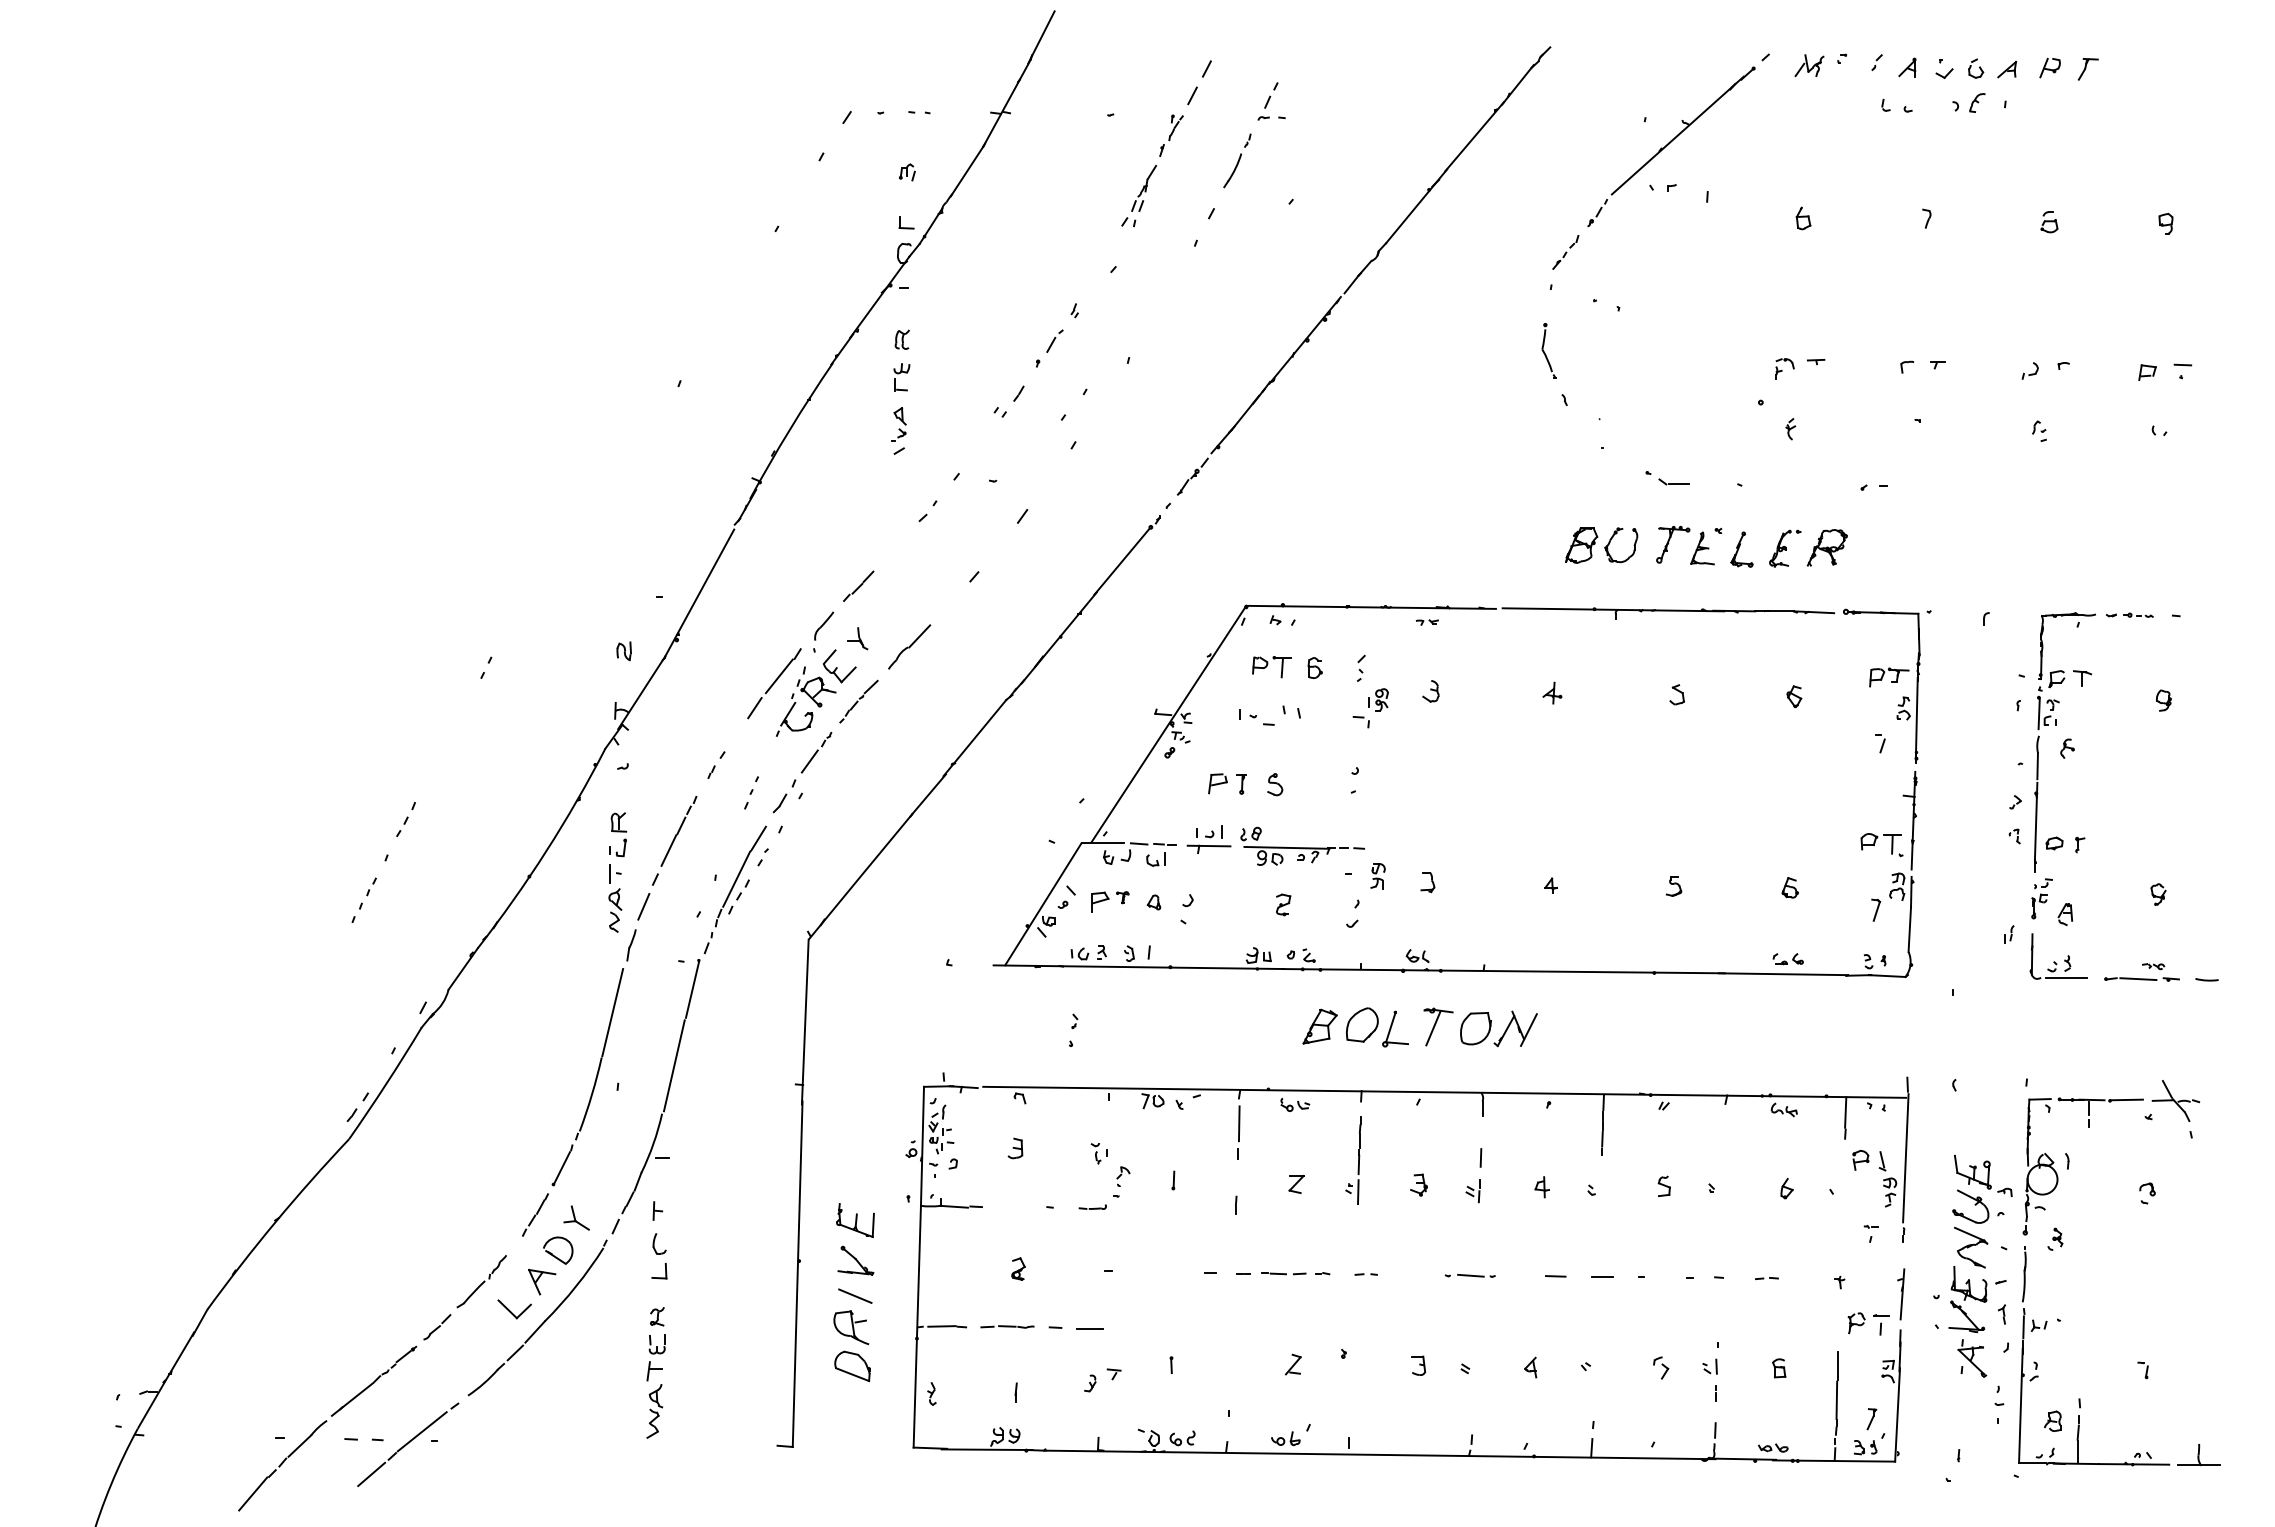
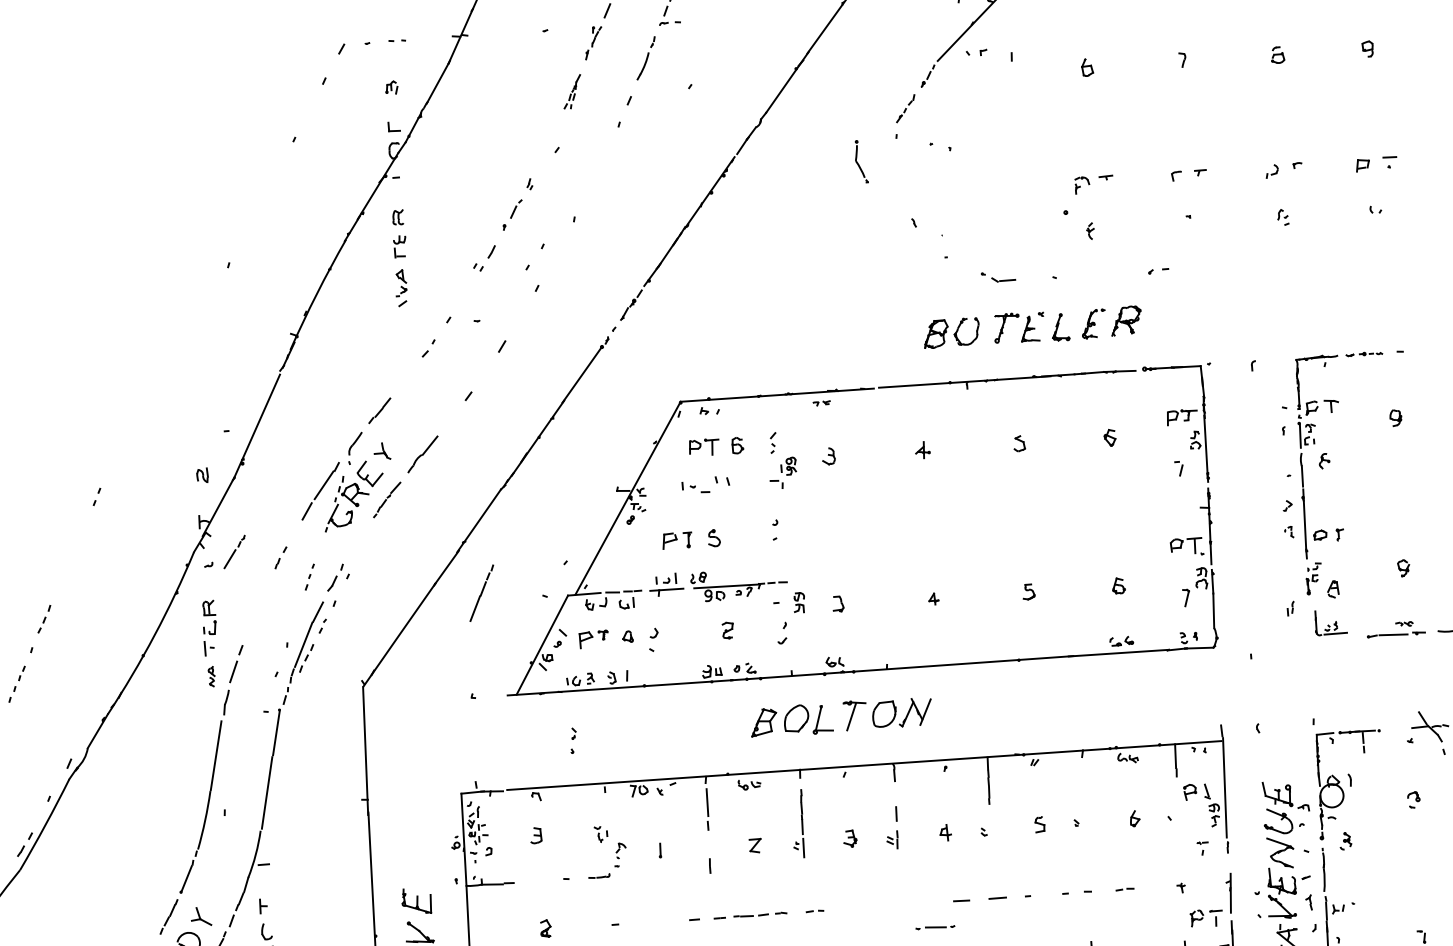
part: (1139, 196) -> (572, 91), size x0.7
part: (1548, 350) -> (860, 161), moved
part: (816, 752) -> (234, 551), moved
part: (678, 831) -> (481, 593), moved
part: (615, 910) -> (211, 676), size x0.6
part: (2058, 956) -> (1330, 622), size x0.7
line: (2126, 1099) -> (1391, 728), removed
part: (1469, 1275) -> (934, 927), moved

